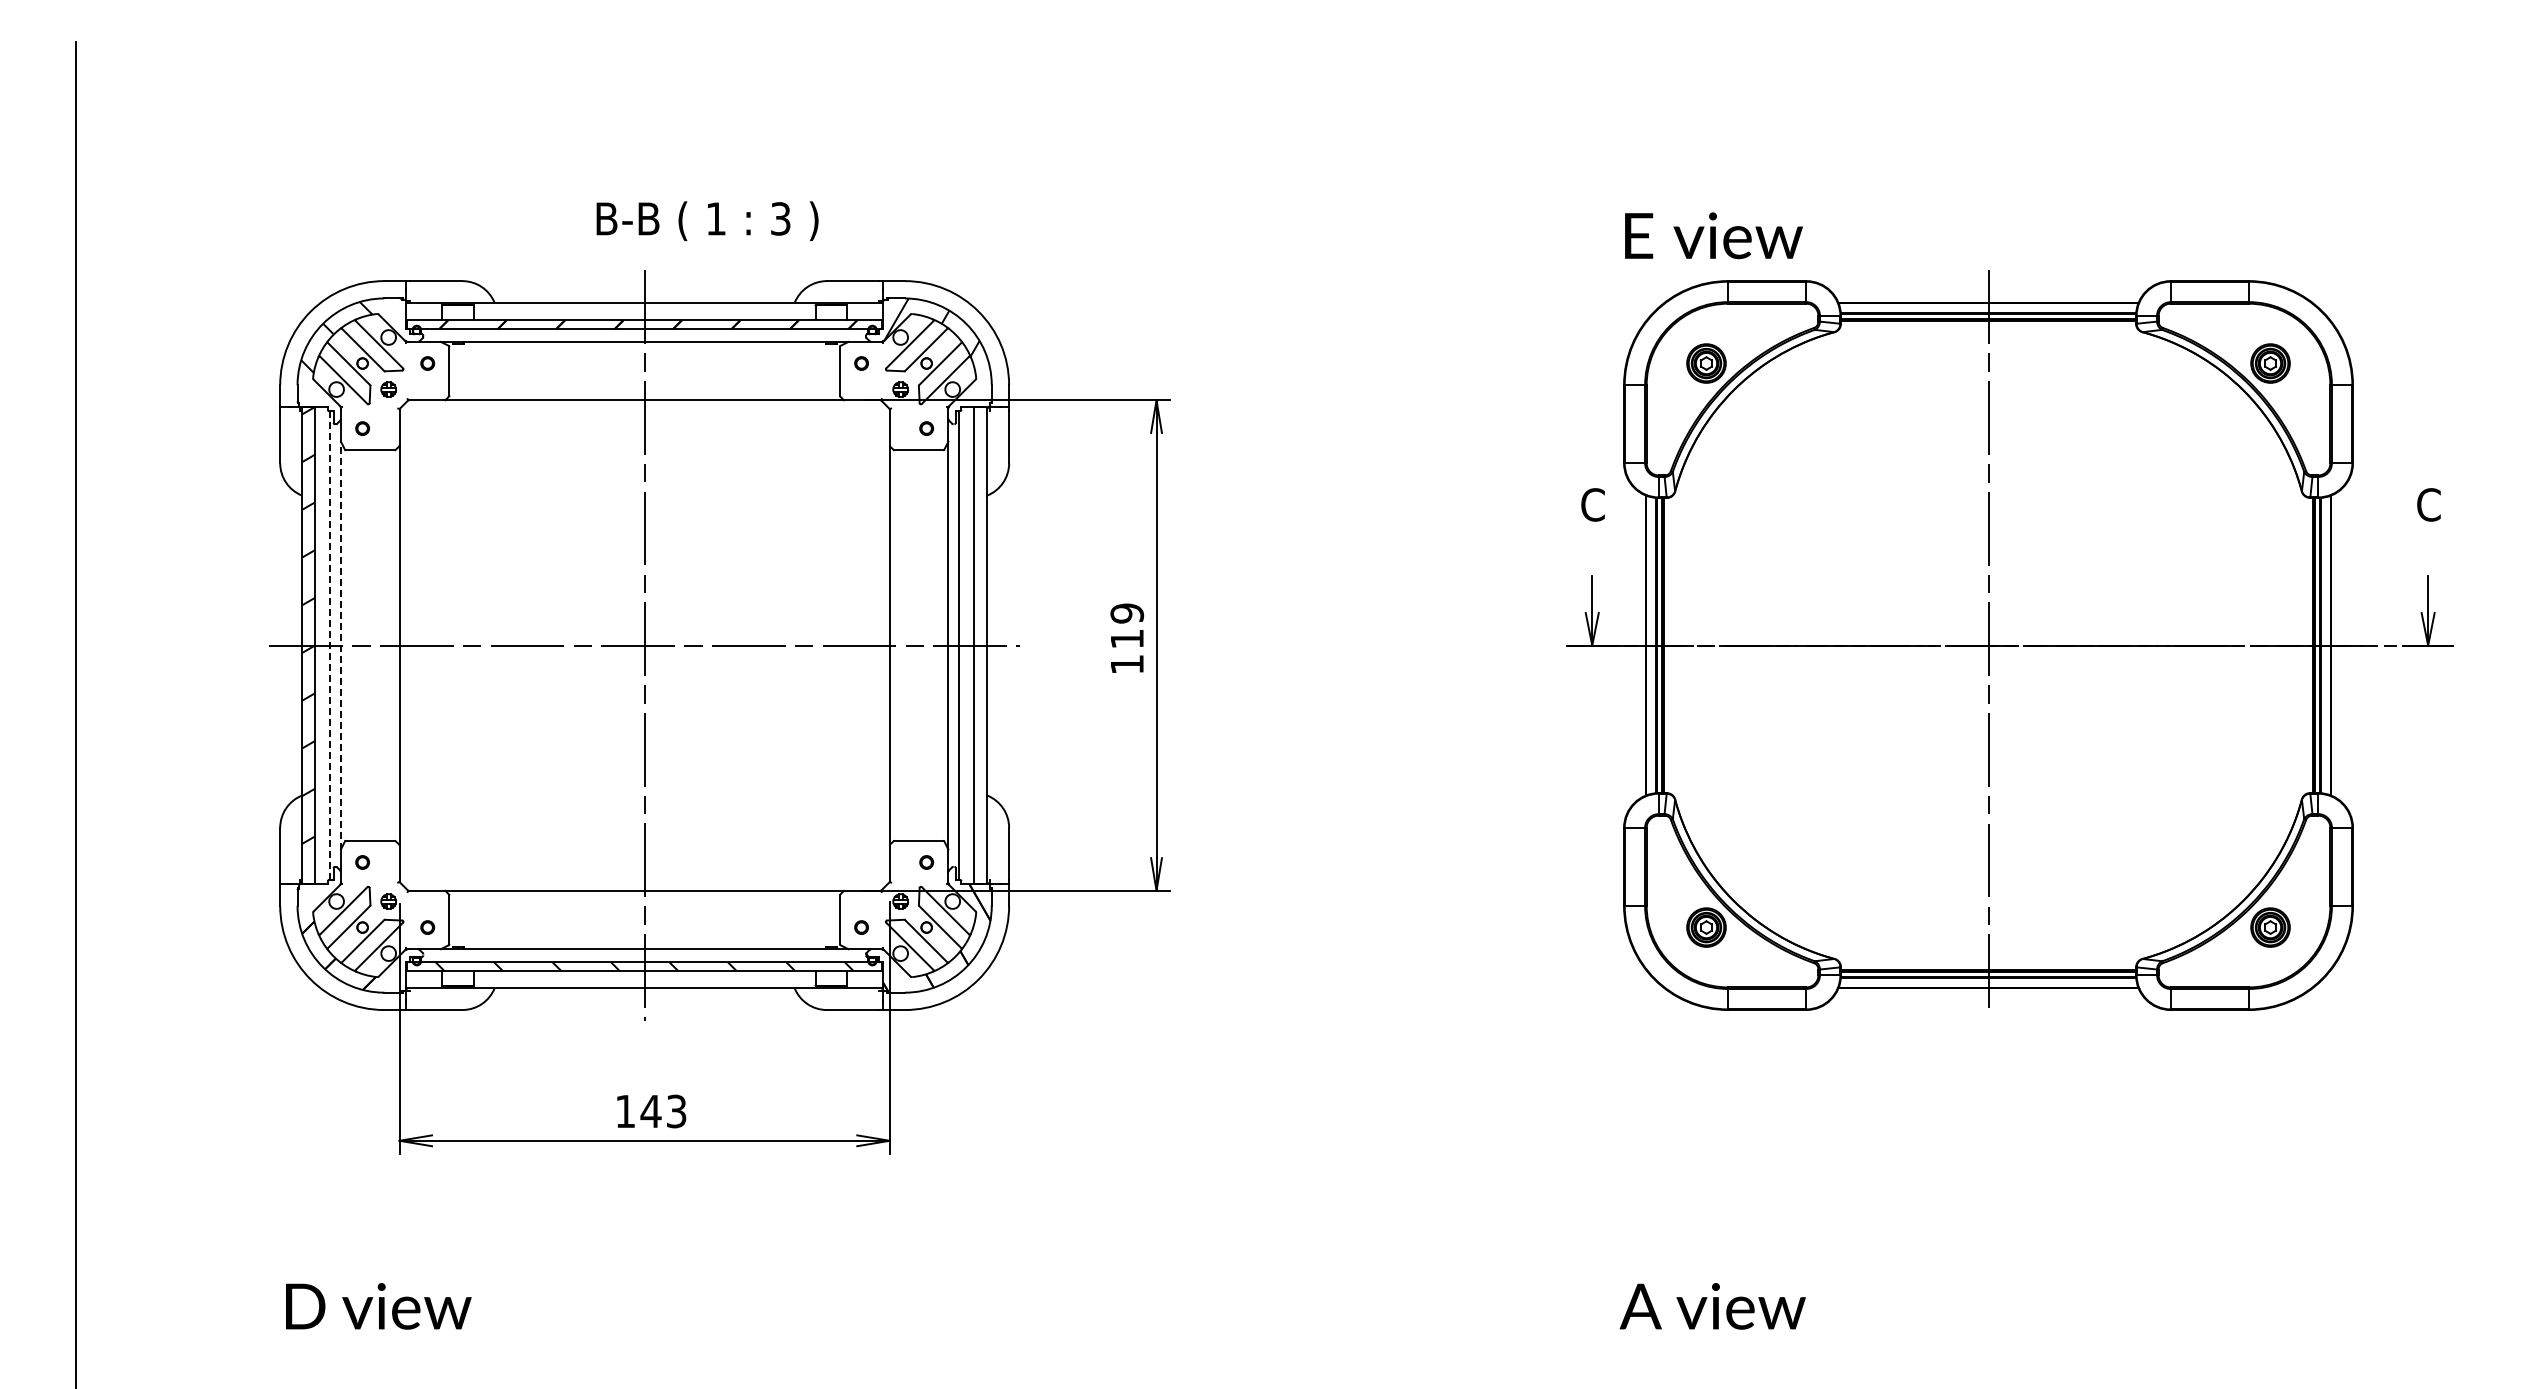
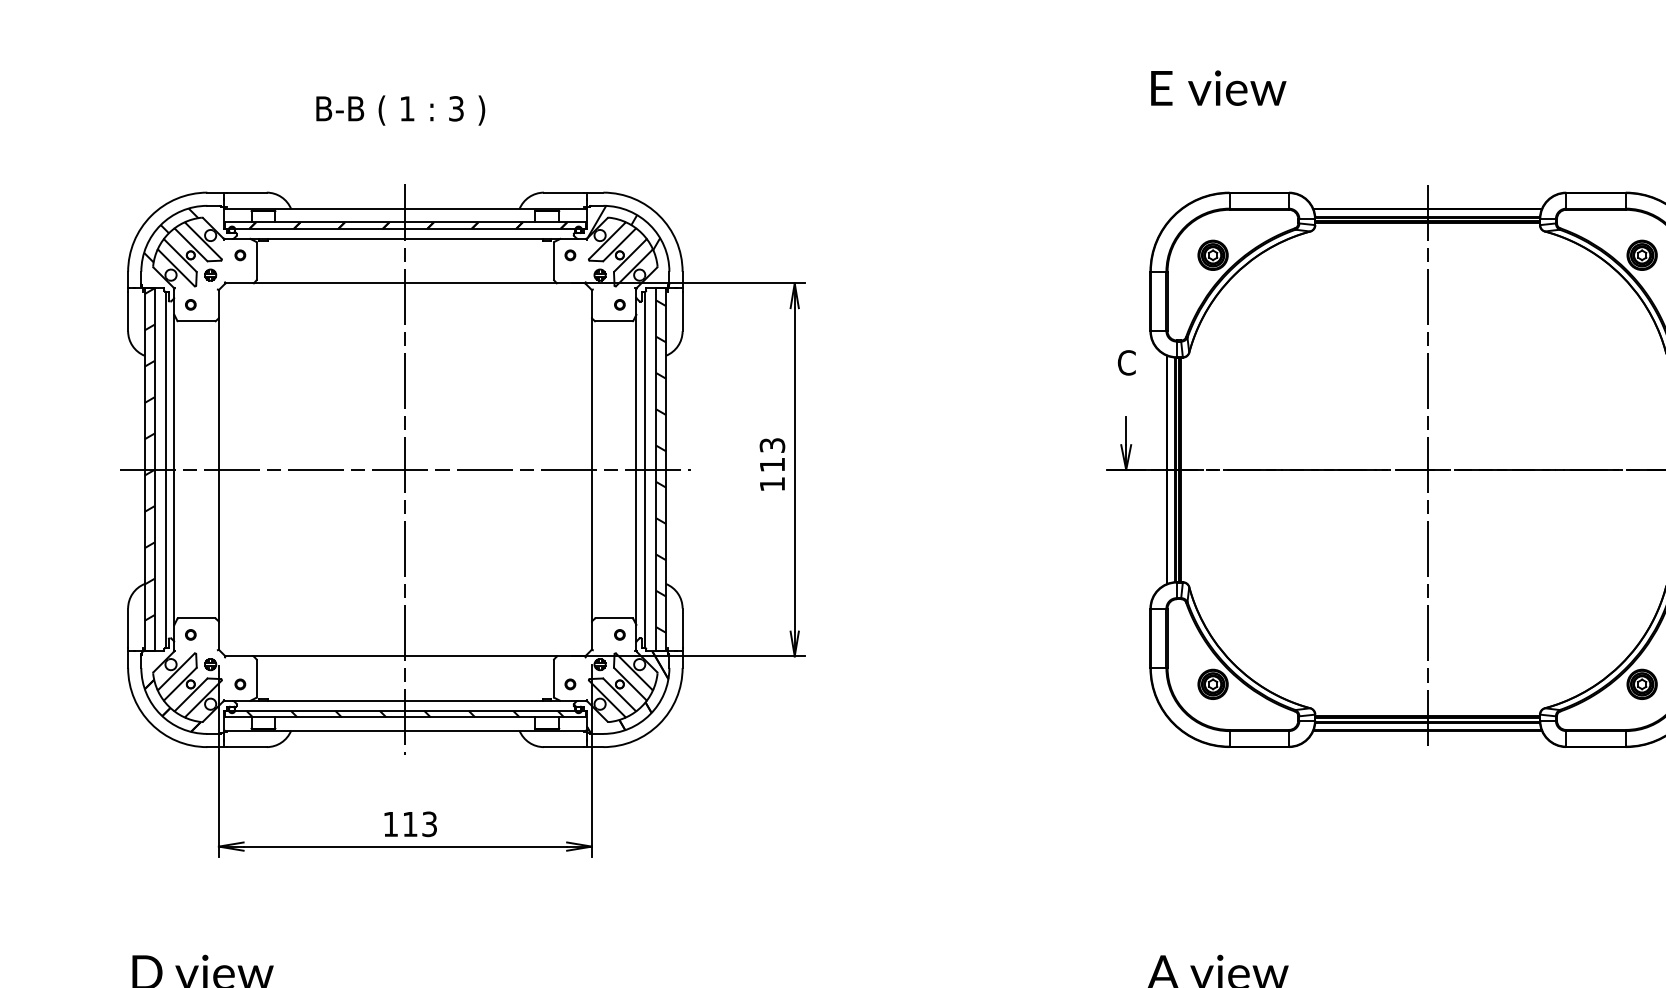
text: (707, 220) -> (400, 110), moved
text: (1713, 235) -> (1218, 87), moved
text: (1126, 613) -> (771, 445), 119 -> 113
hatch: (980, 640) -> (660, 466), added
line: (340, 645) -> (173, 469), dashed -> solid
line: (330, 646) -> (166, 470), dashed -> solid
text: (650, 1111) -> (409, 824), 143 -> 113

